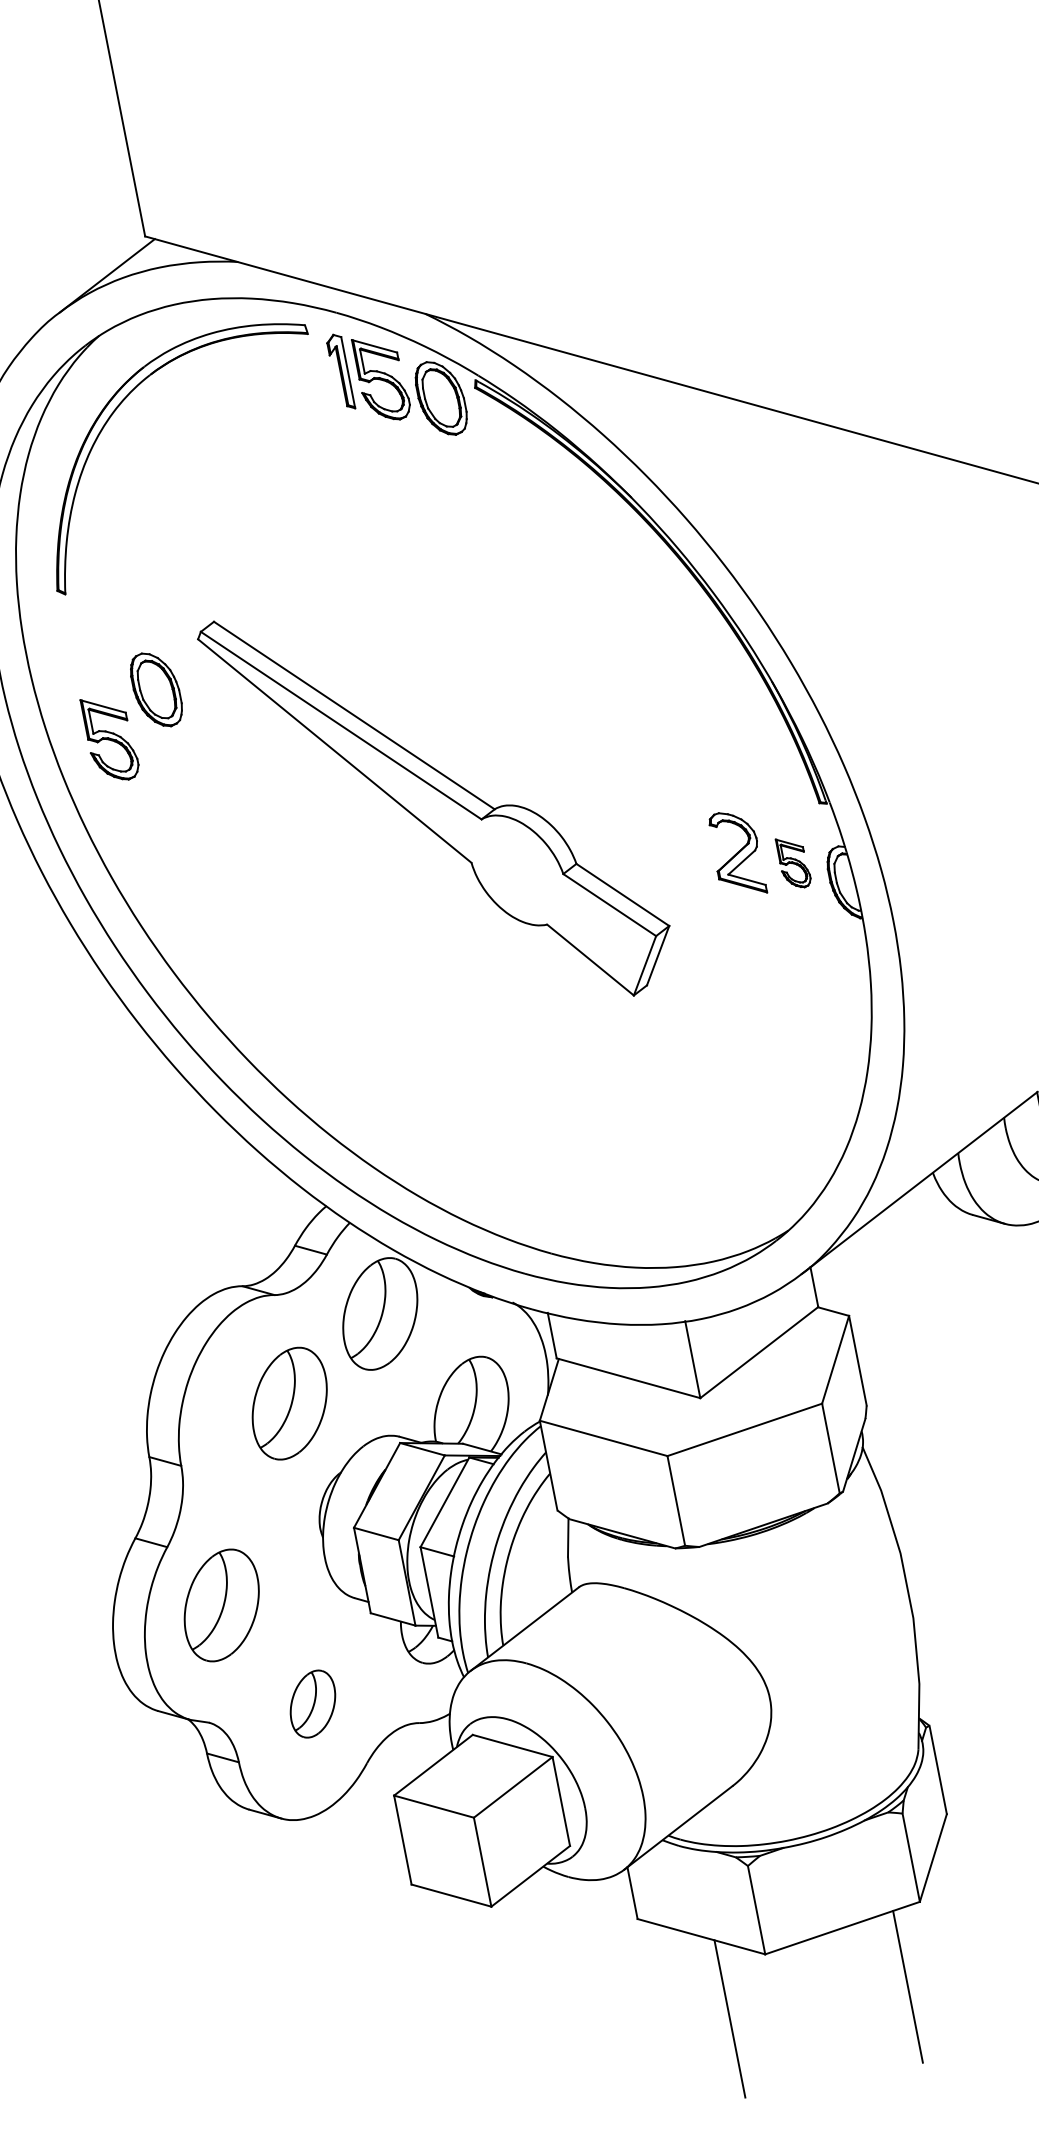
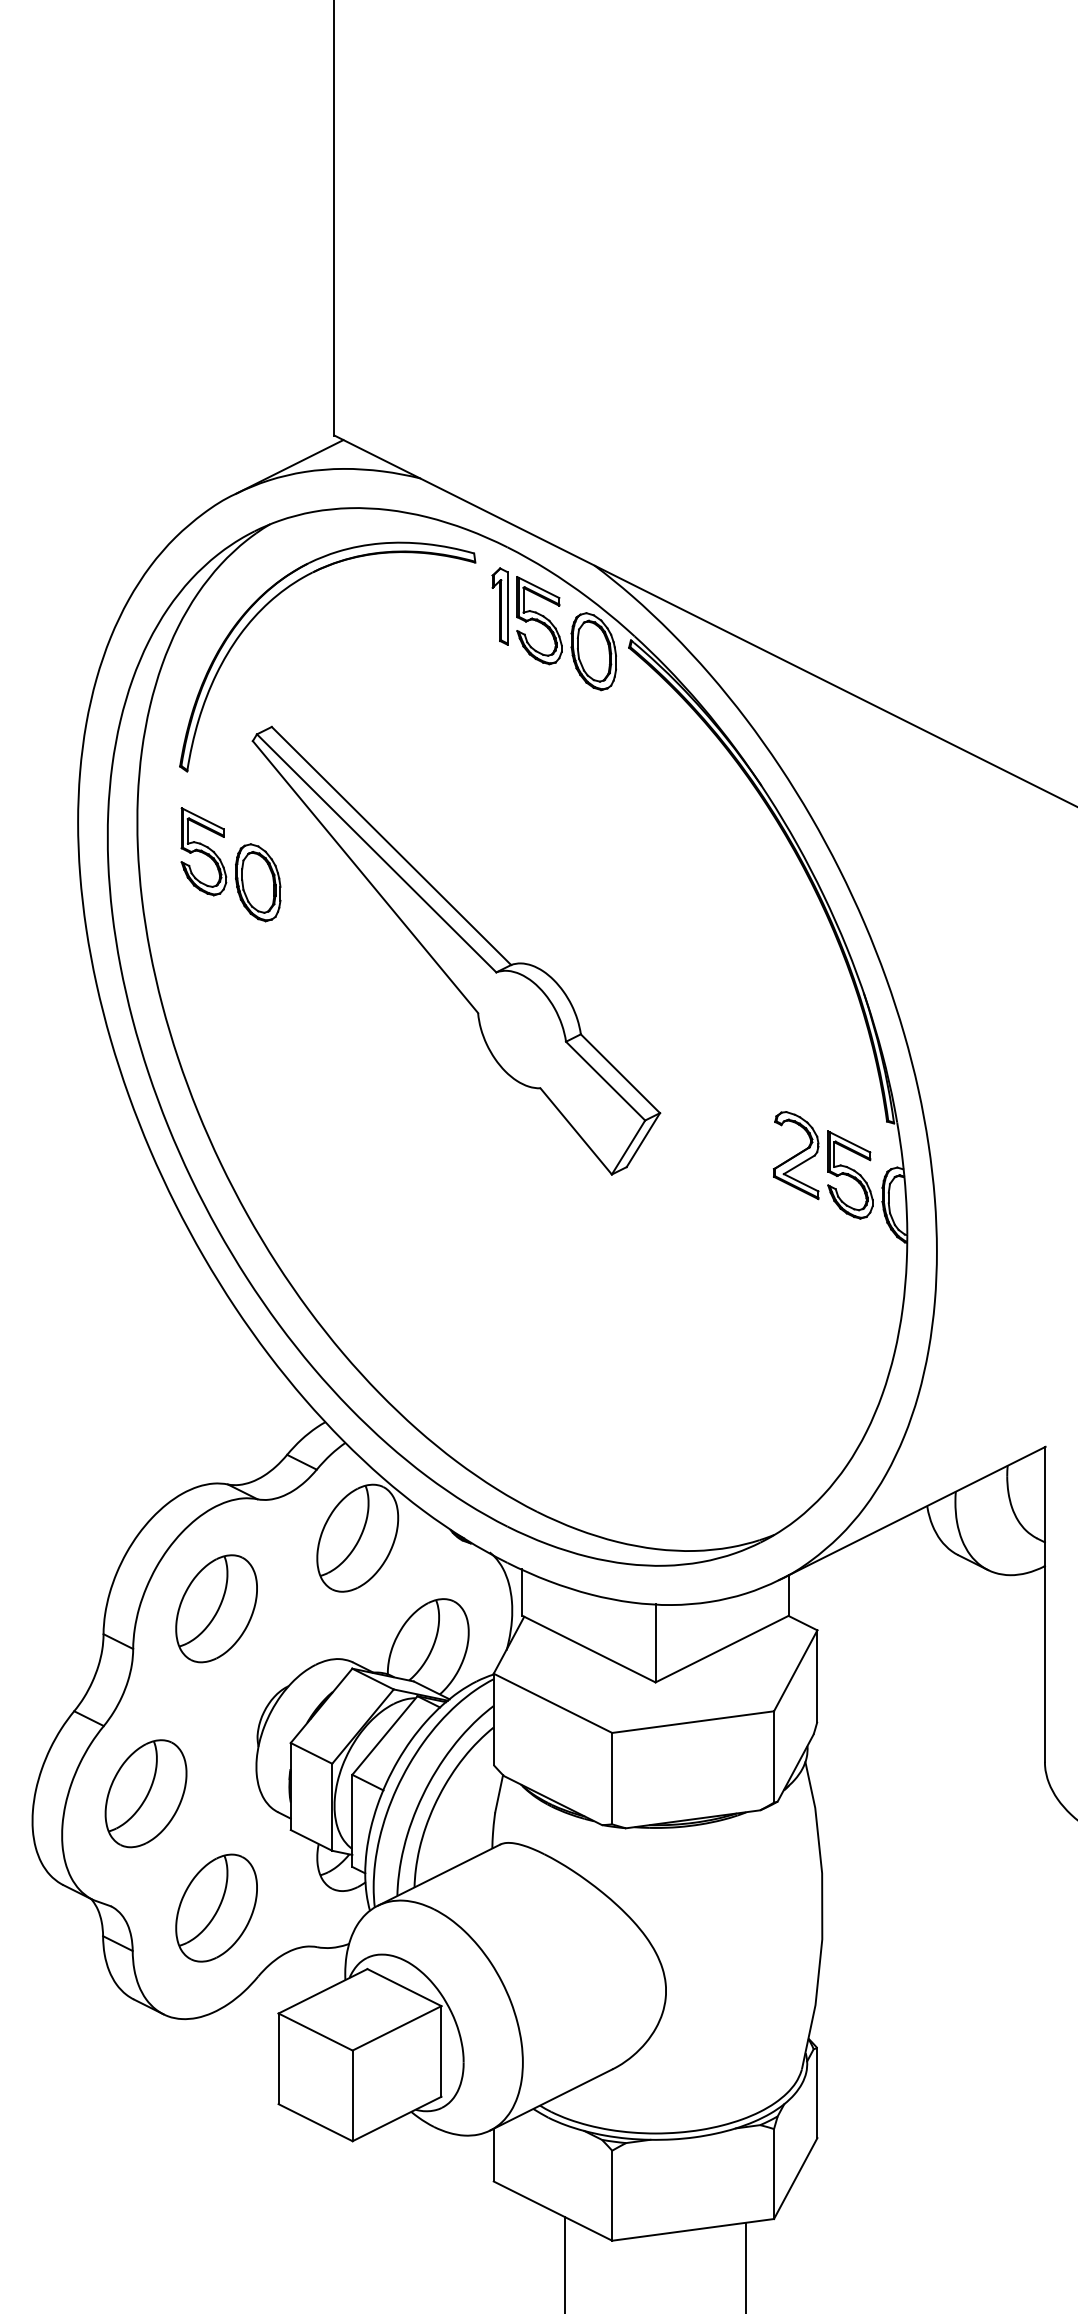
part: (110, 738) -> (203, 851), moved
part: (438, 805) -> (456, 950), moved
part: (793, 862) -> (850, 1174), size x1.67
part: (289, 1403) -> (216, 1608), moved
part: (312, 1703) -> (216, 1907), size x1.67

